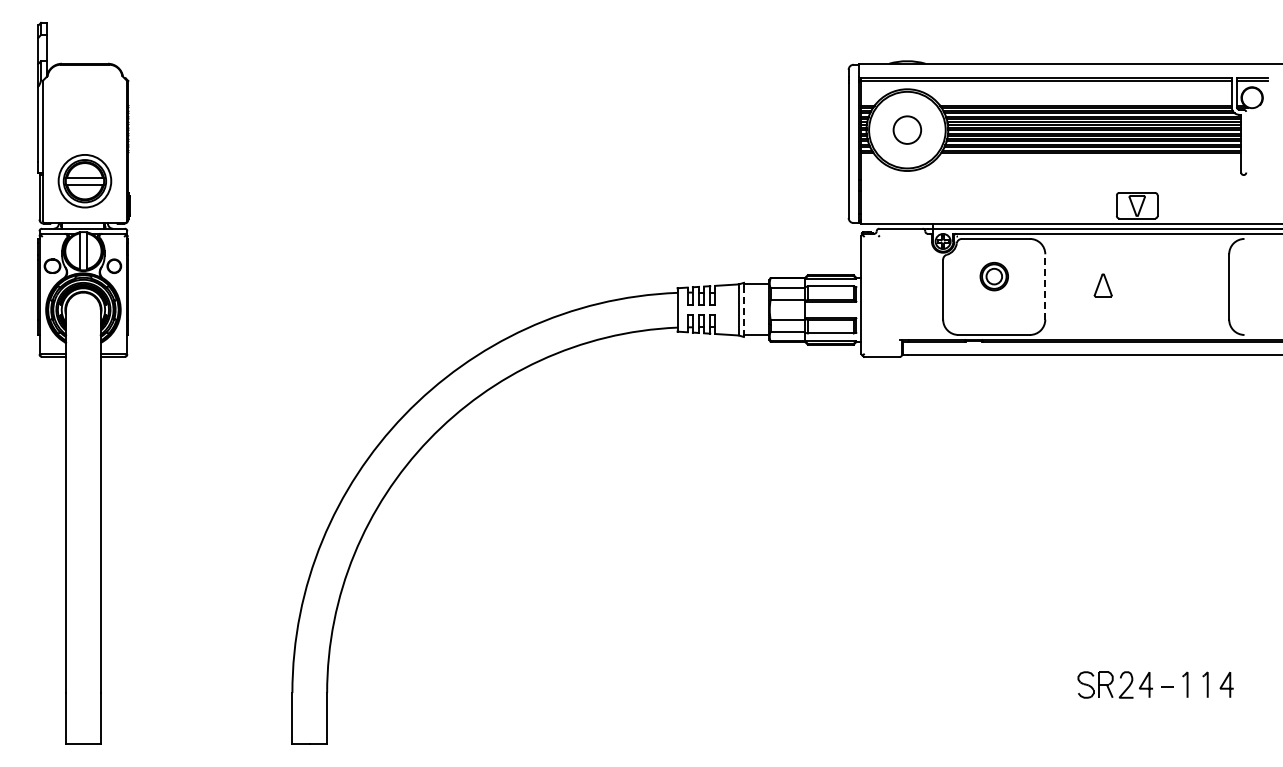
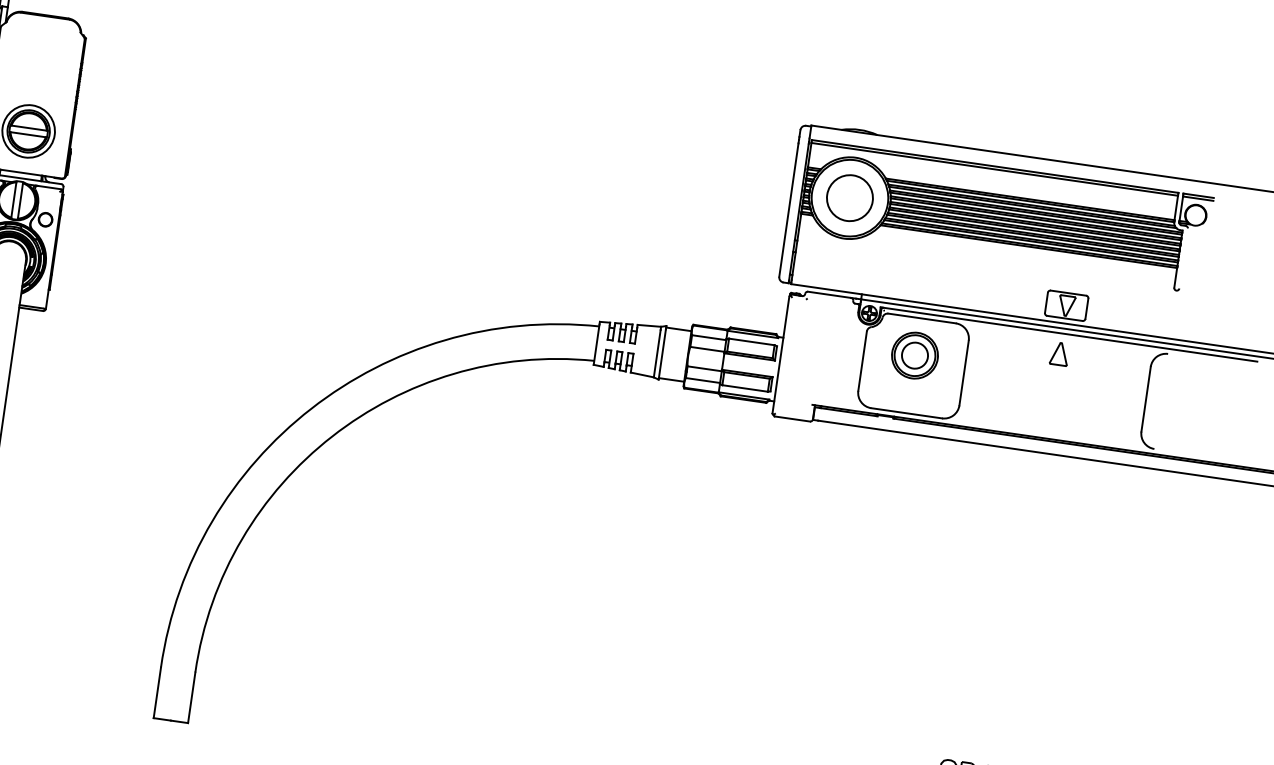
circle: (907, 130) -> (850, 198), size x1.67
part: (994, 276) -> (915, 355), size x1.67
part: (1102, 285) -> (1058, 353), moved
line: (1045, 286) -> (964, 372), dashed -> solid
line: (743, 311) -> (661, 354), dashed -> solid

